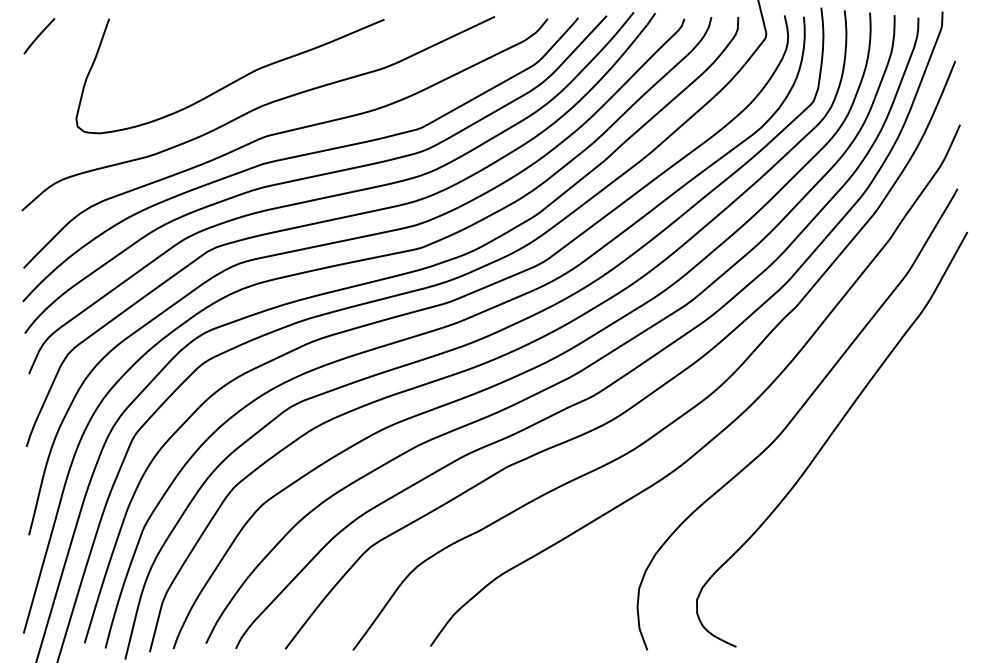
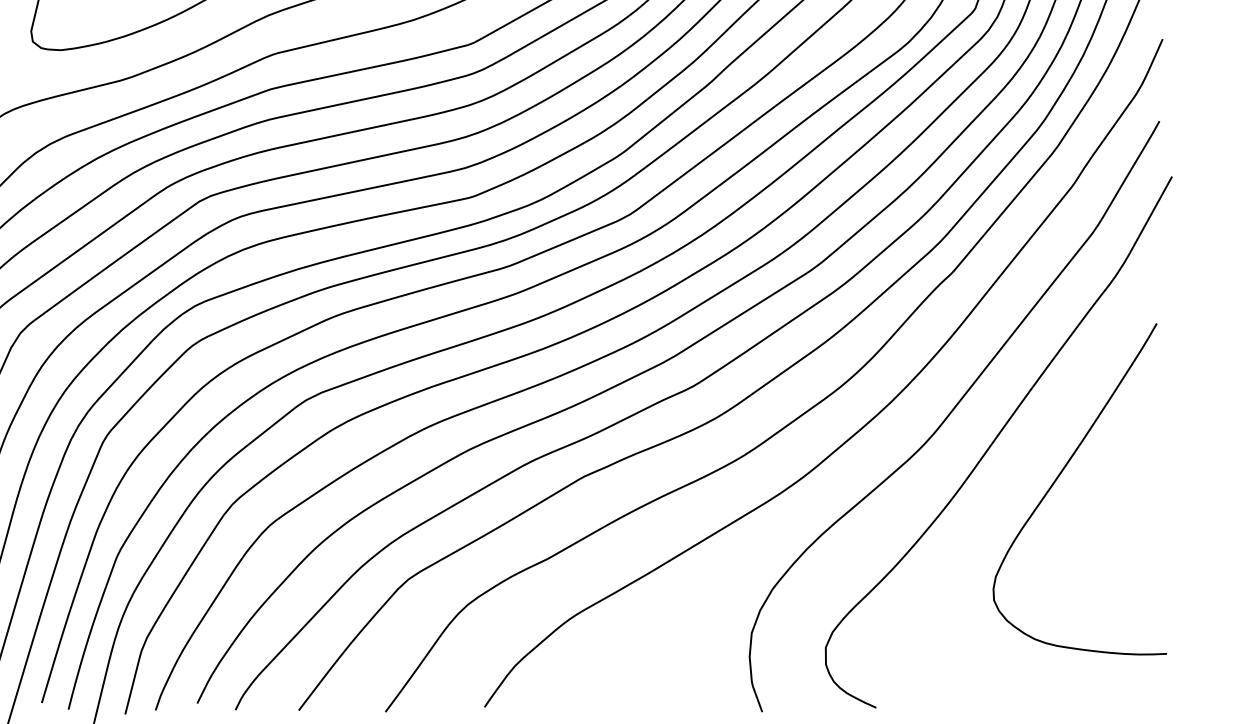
curve: (880, 465) -> (1060, 475), added

